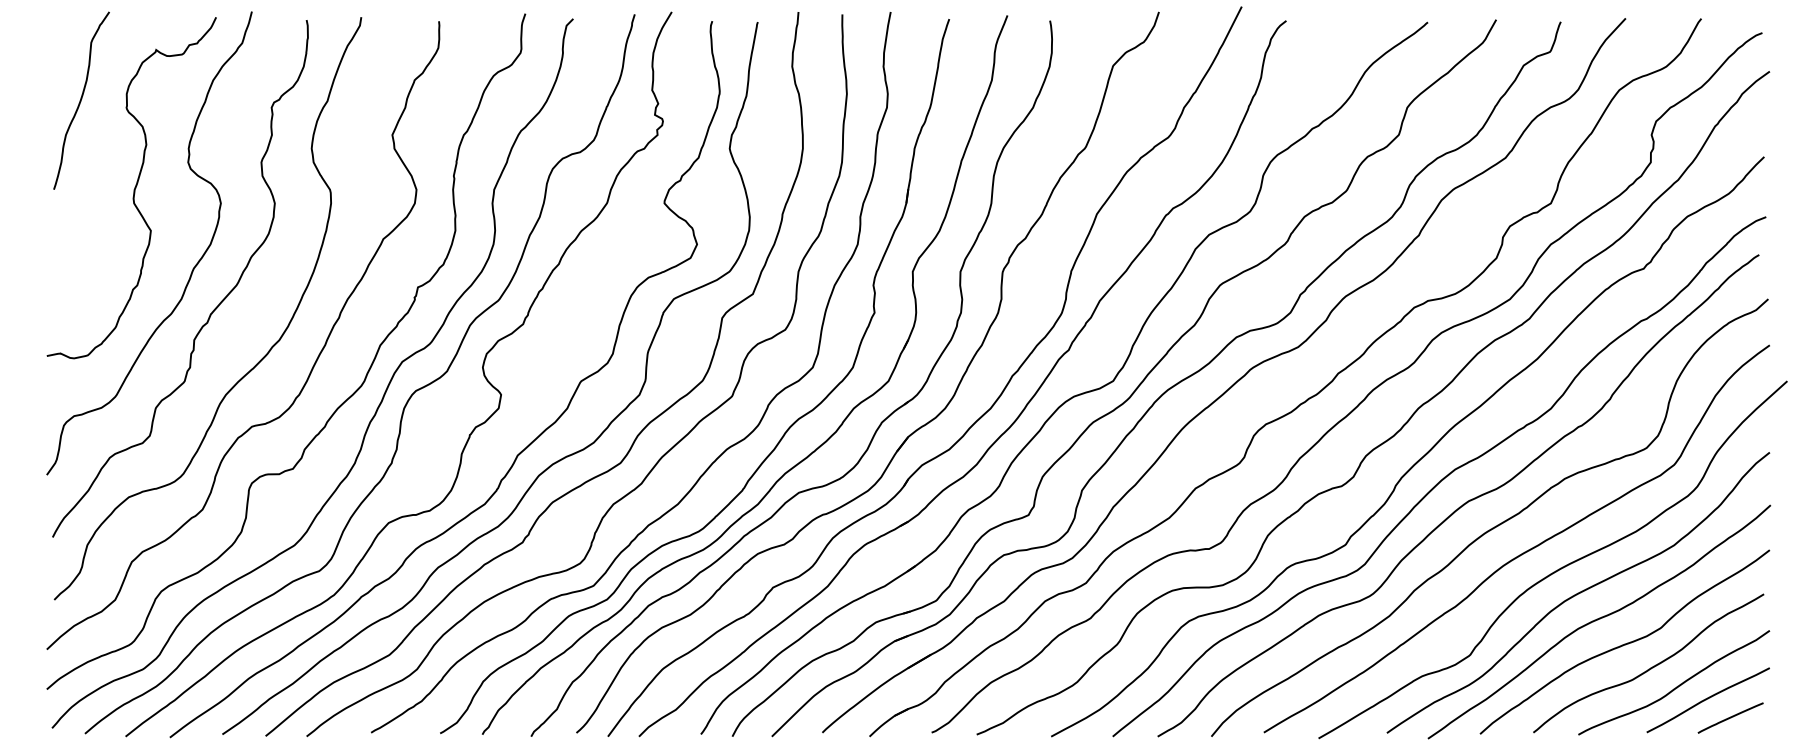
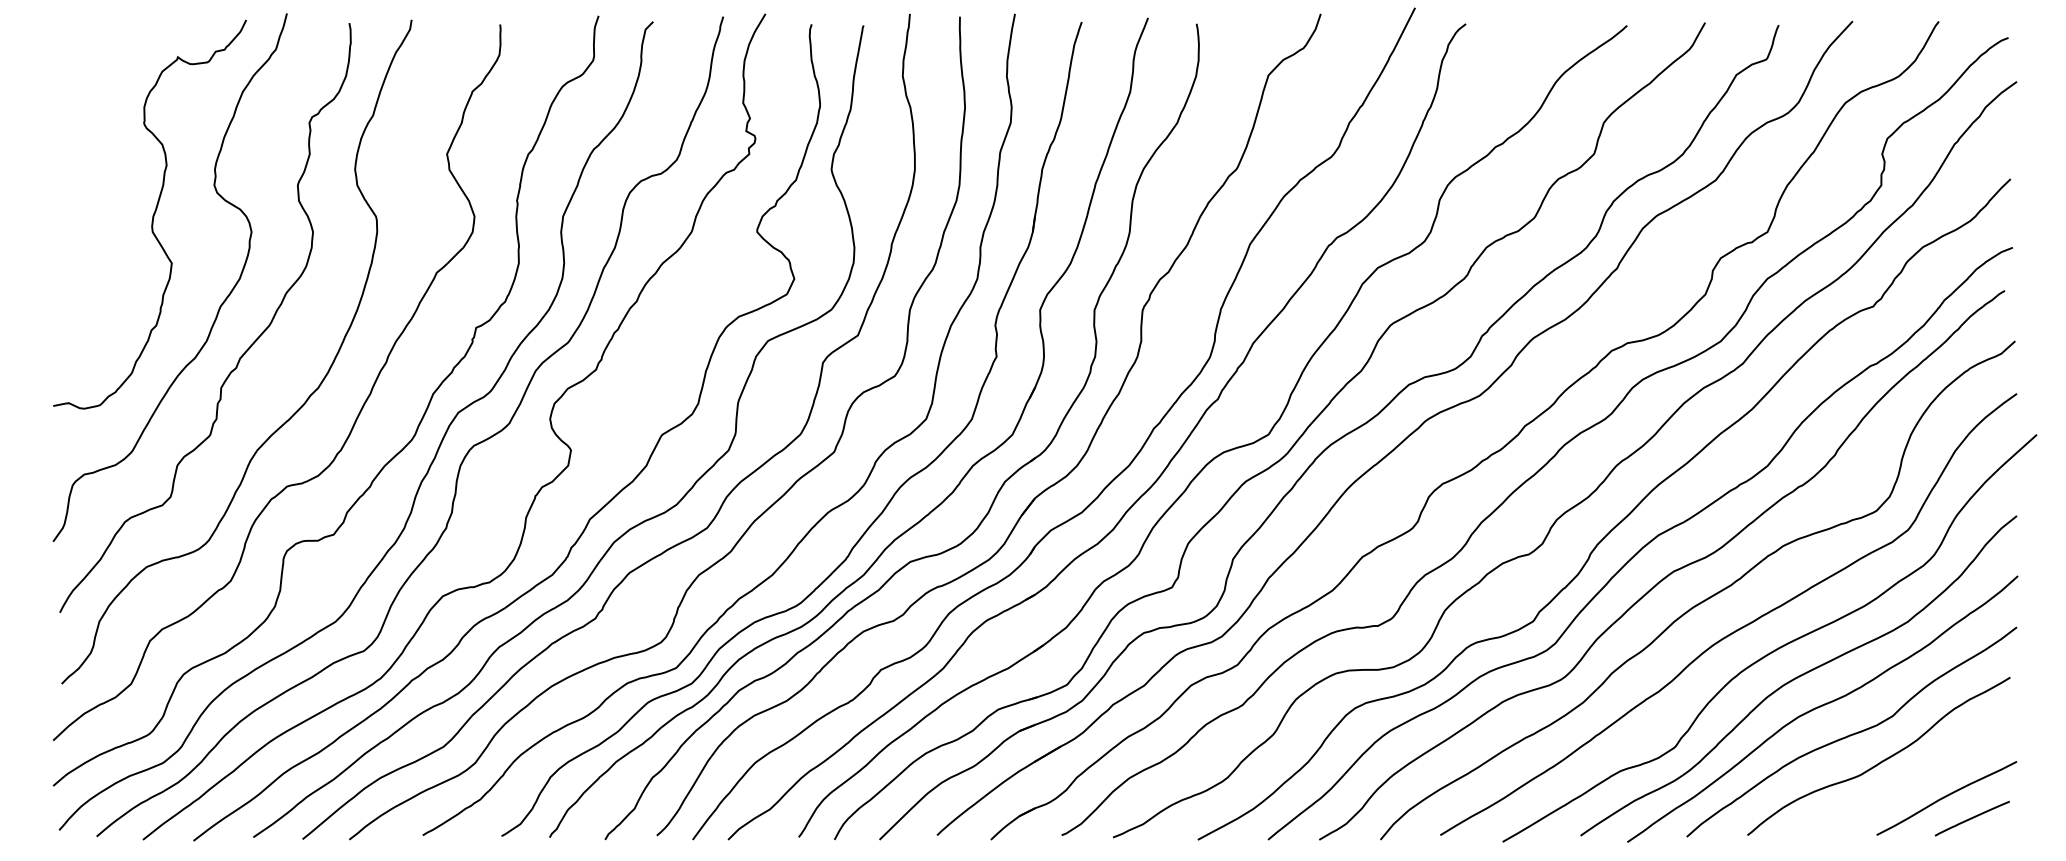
curve: (81, 100) -> (92, 114), removed
curve: (1675, 687) -> (1909, 783), removed

